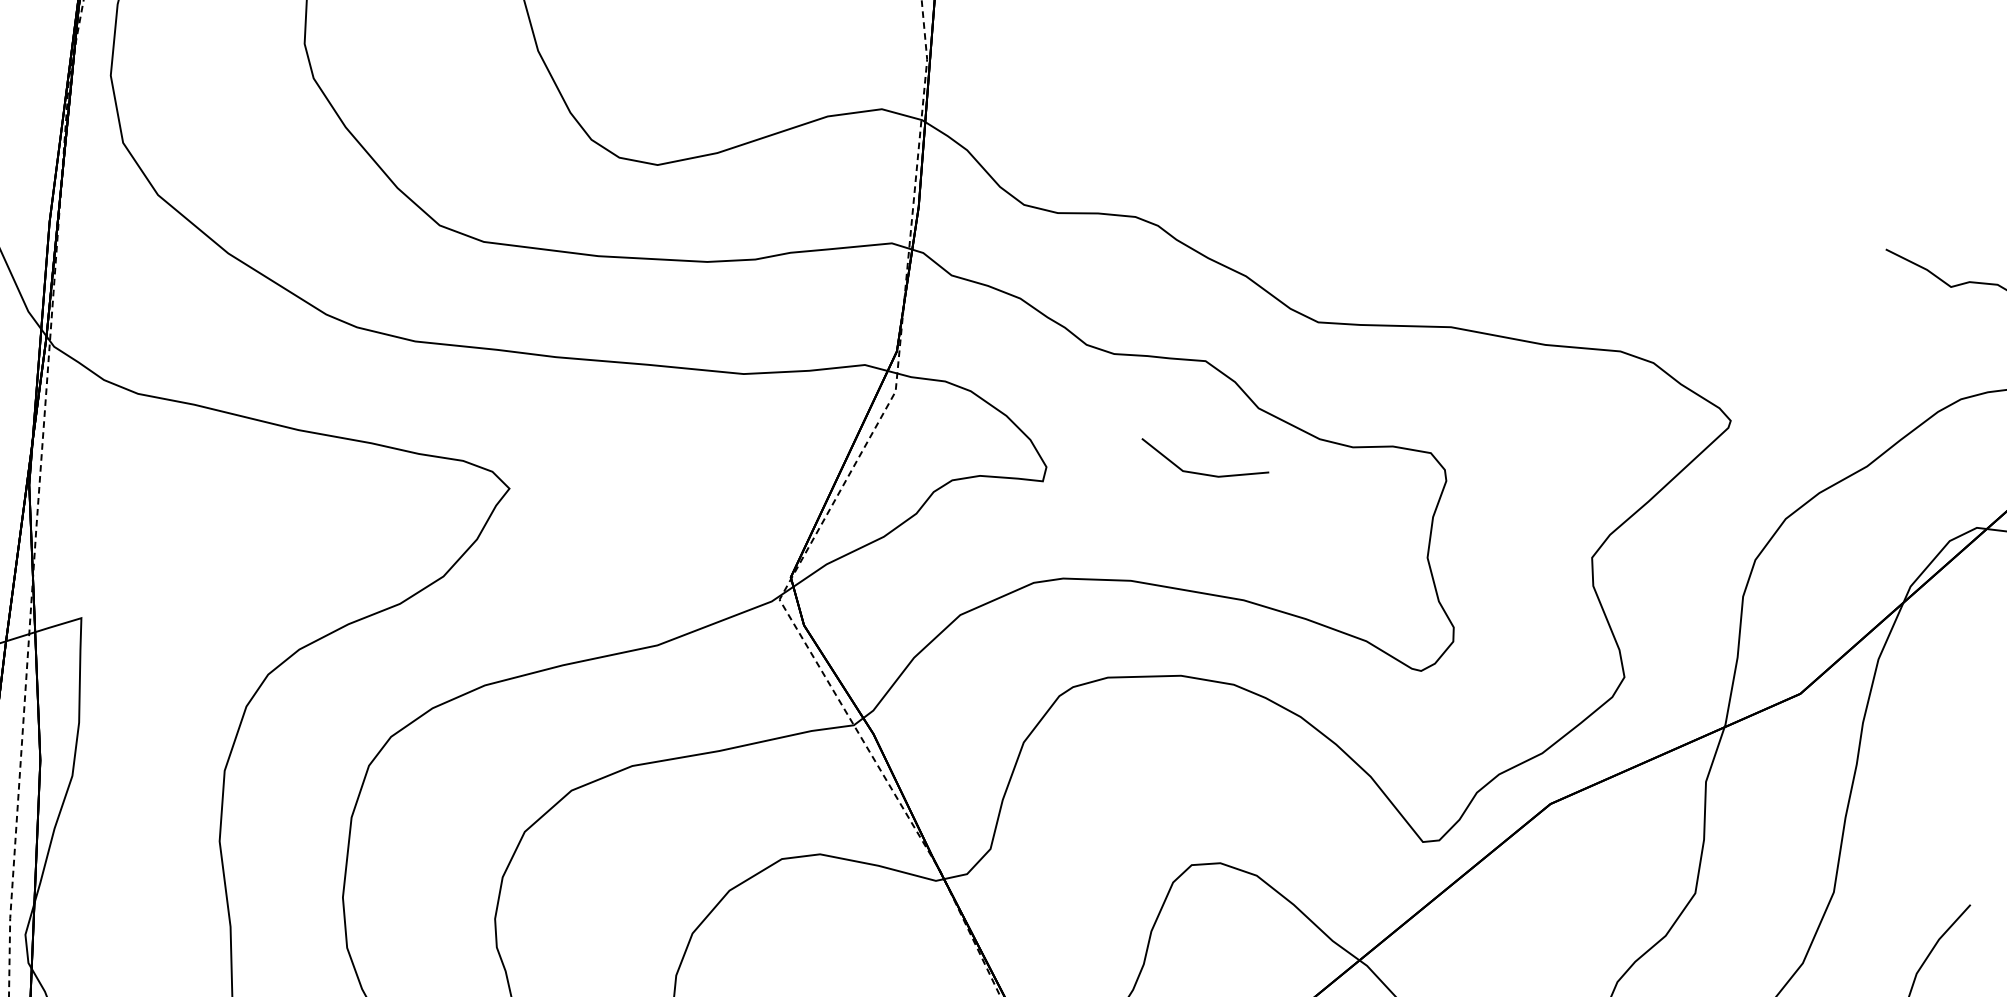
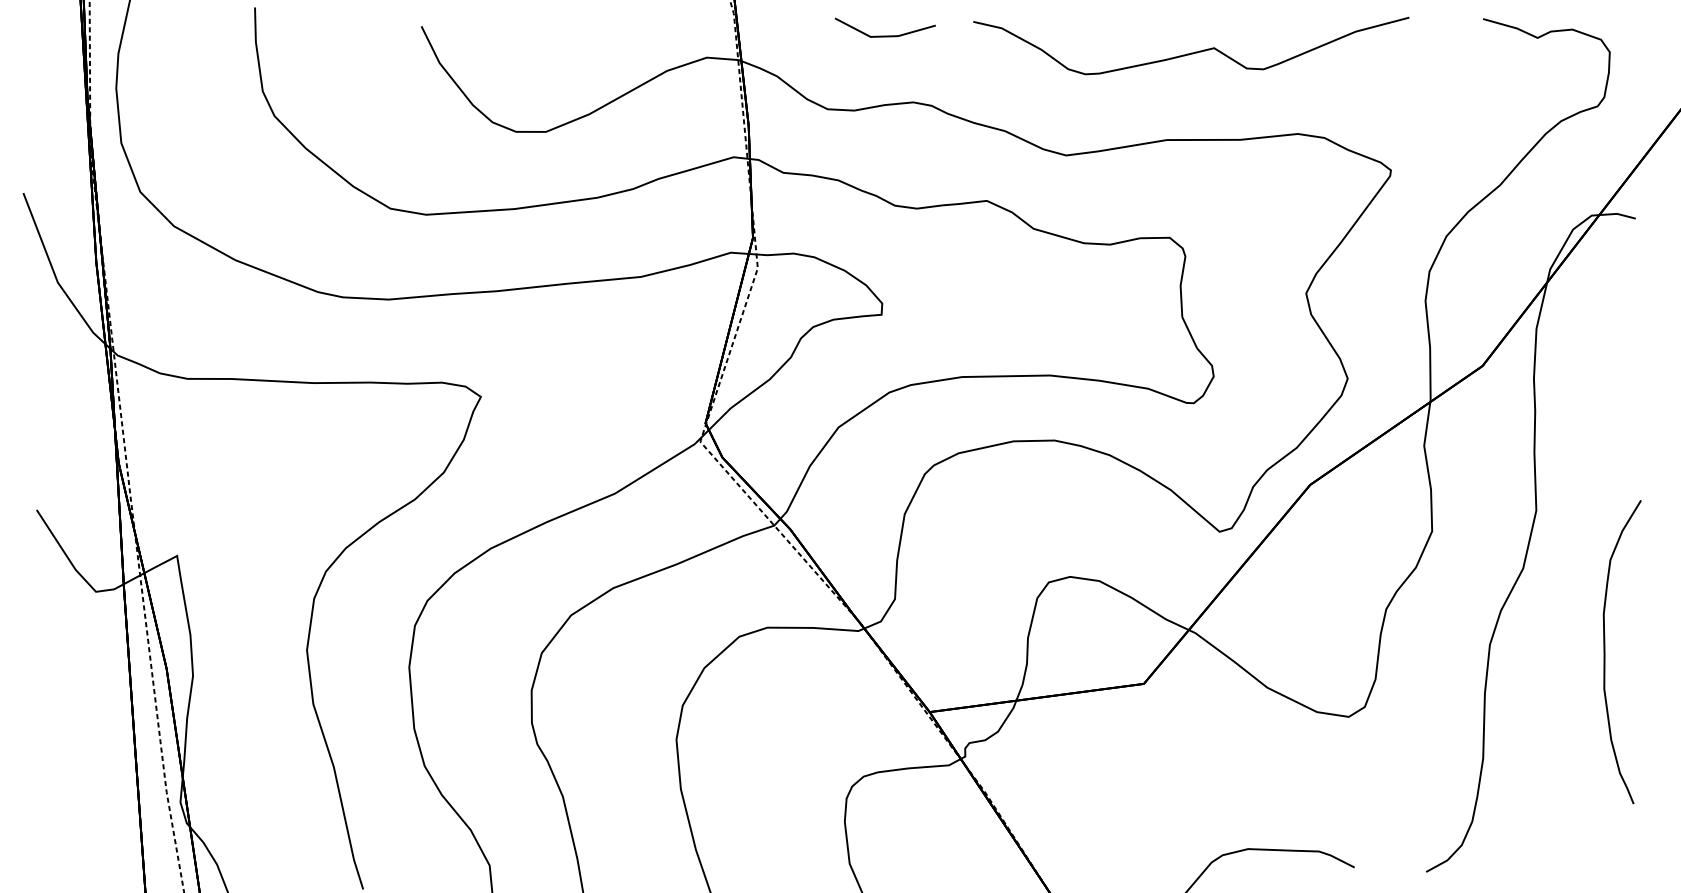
curve: (1504, 221) -> (1191, 52), added
line: (1202, 472) -> (885, 35), moved

